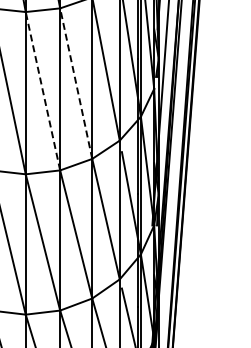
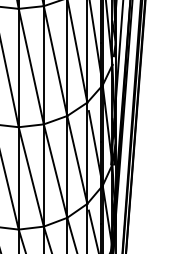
line: (76, 83) -> (55, 60), dashed -> solid
line: (42, 90) -> (30, 66), dashed -> solid

